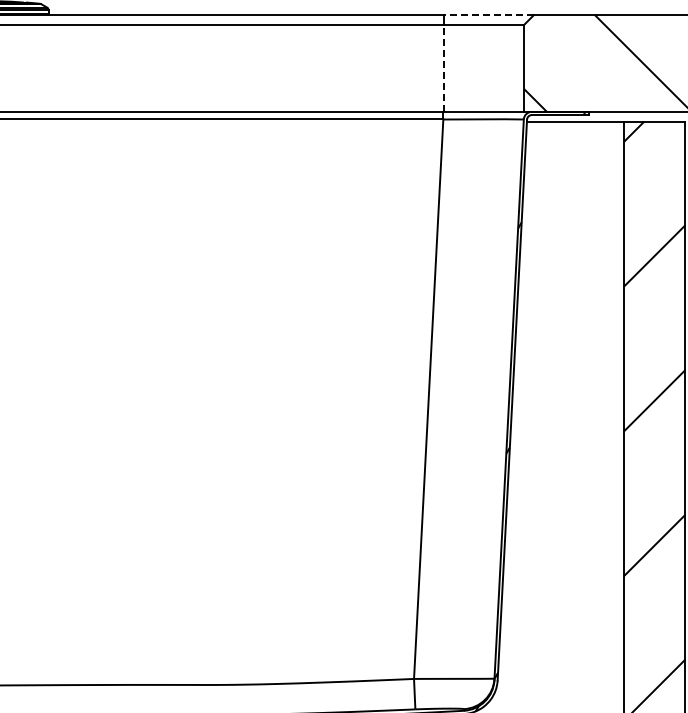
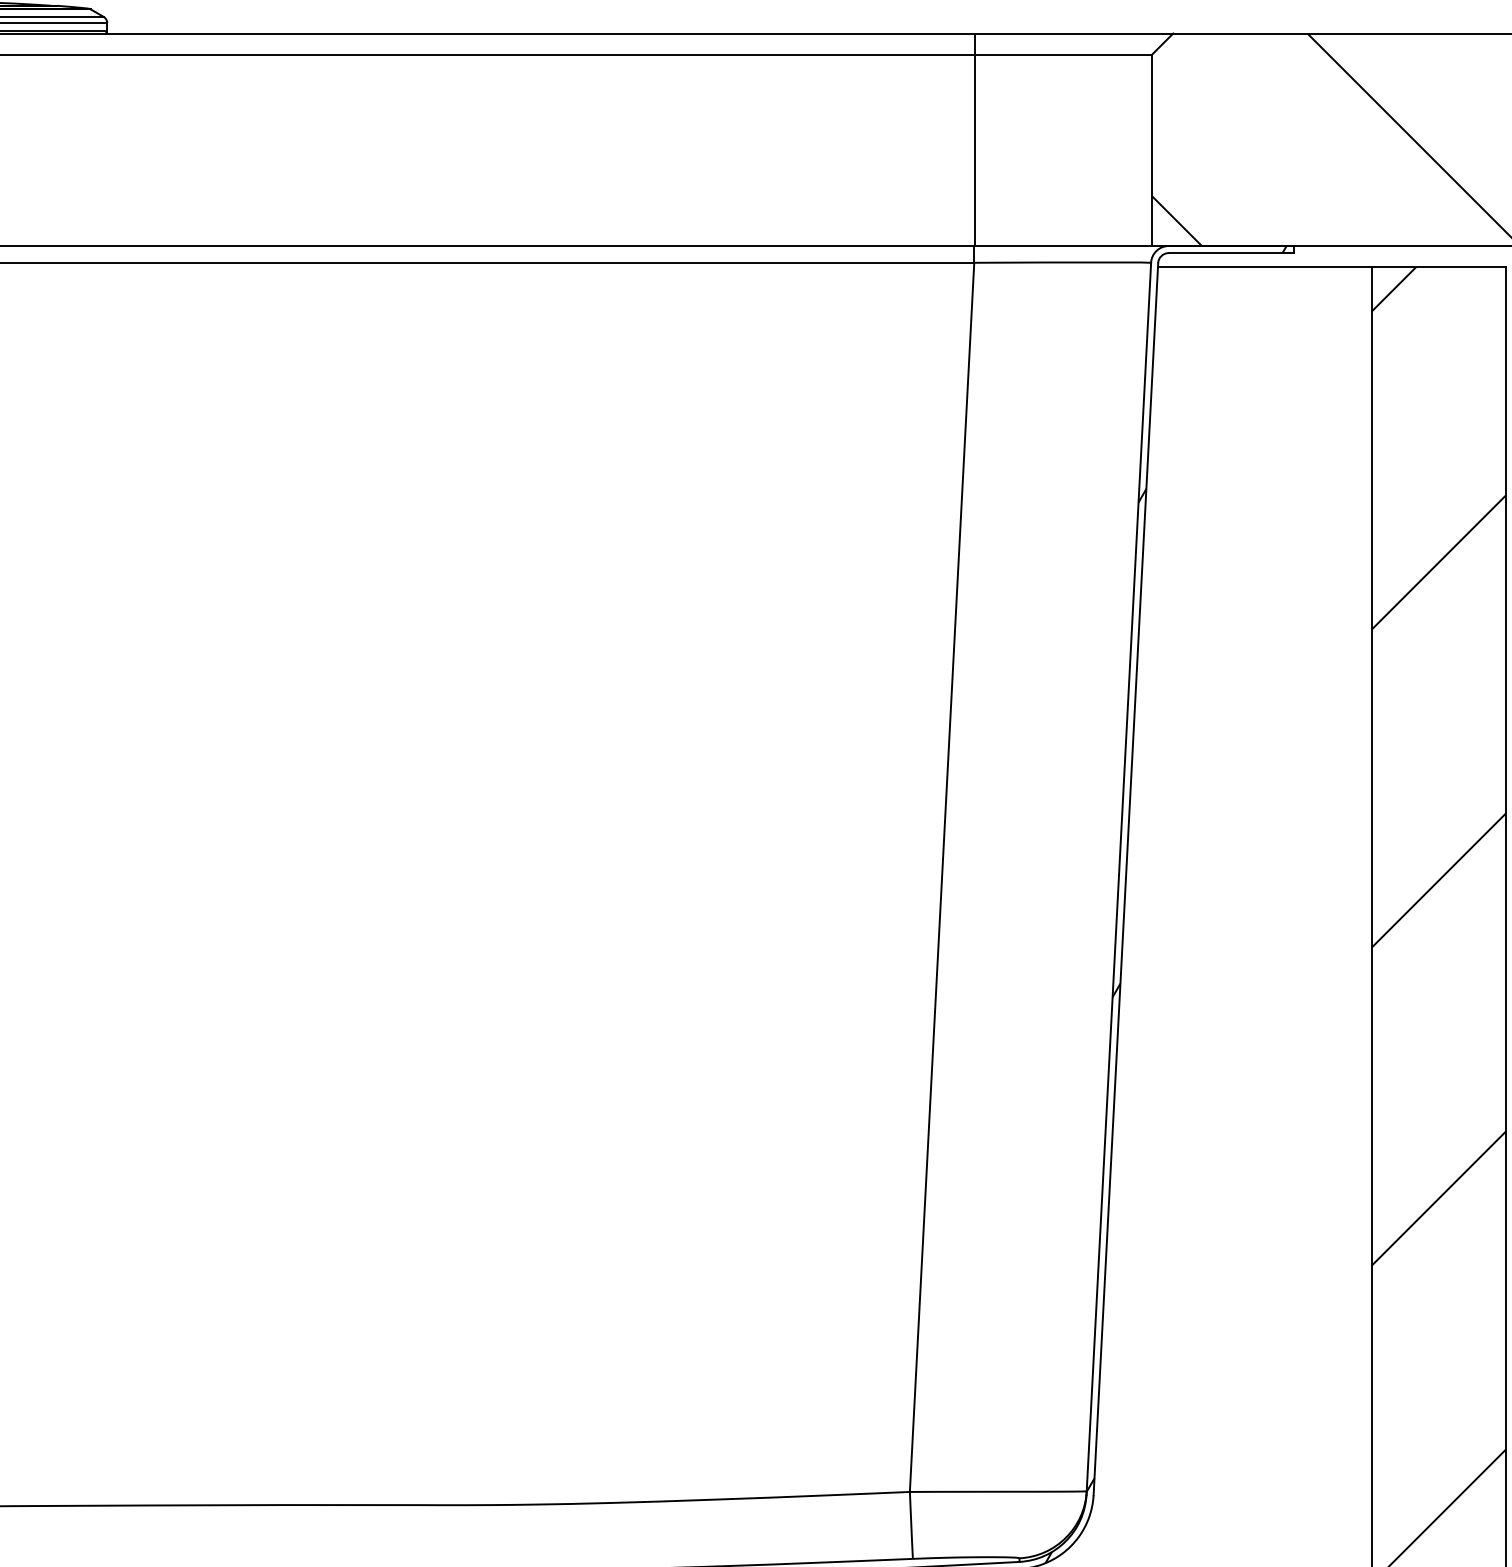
line: (488, 15) -> (1073, 34), dashed -> solid
line: (443, 68) -> (974, 150), dashed -> solid

